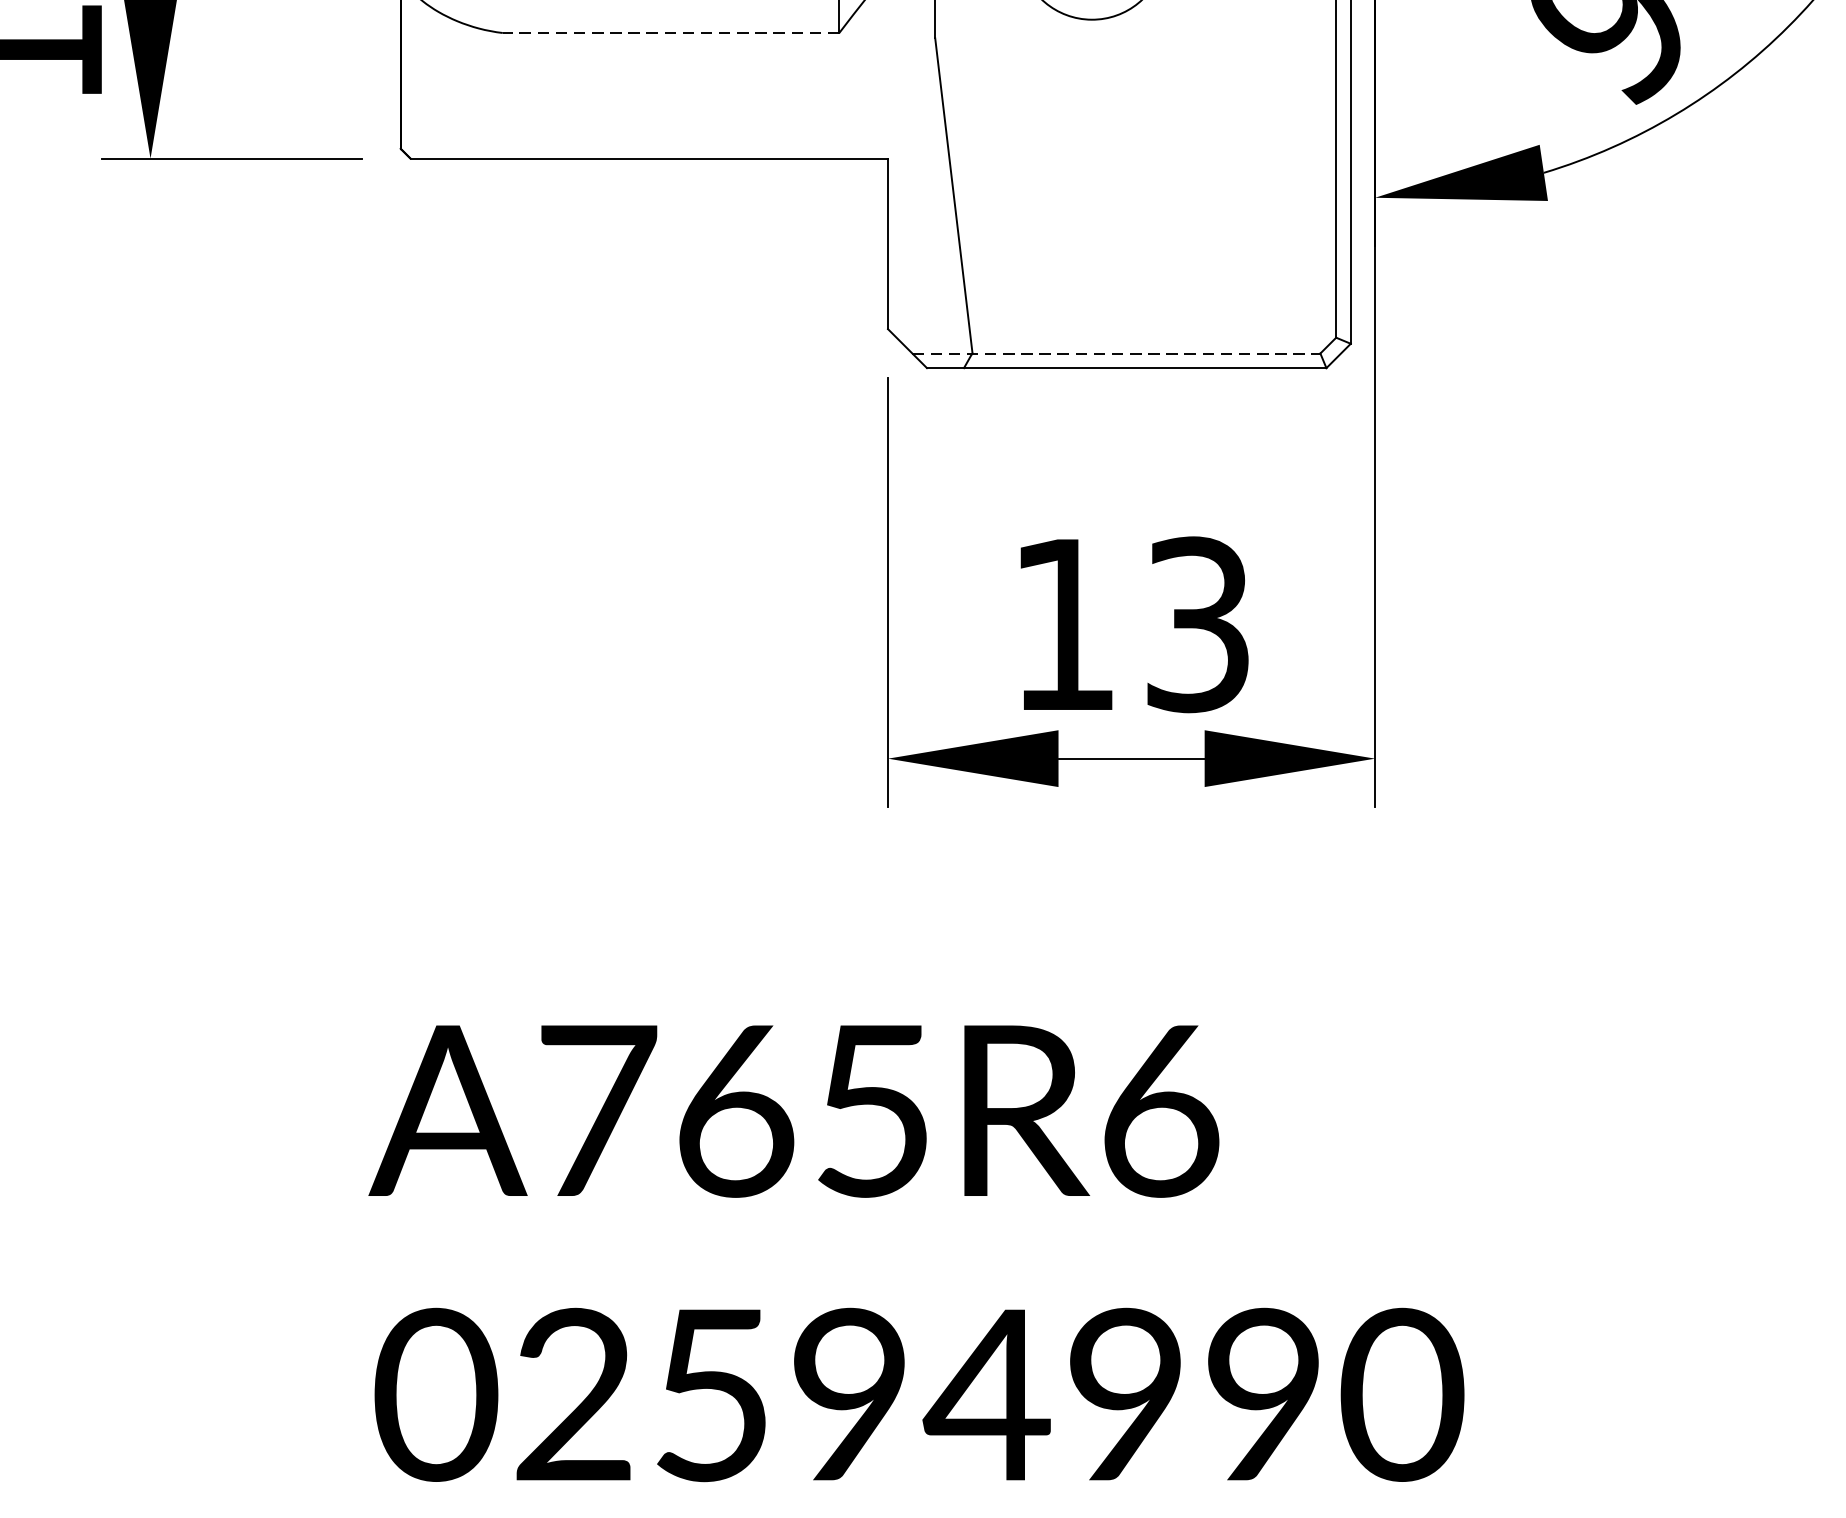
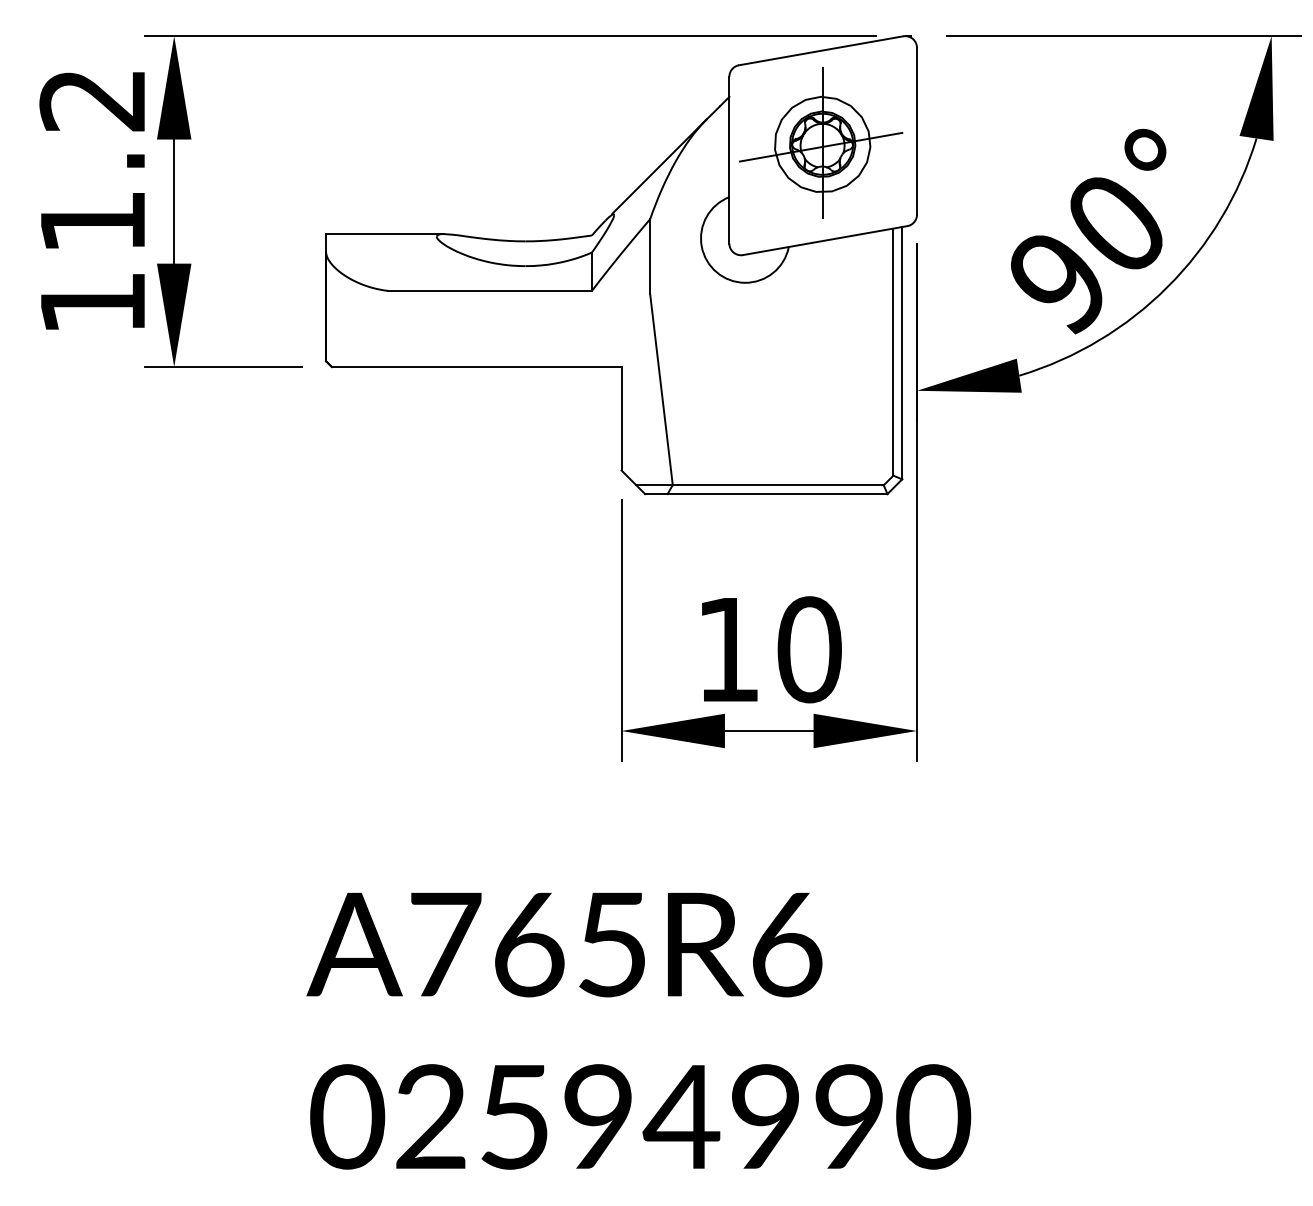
line: (670, 32) -> (489, 290), dashed -> solid
line: (1117, 353) -> (760, 485), dashed -> solid
text: (1197, 624) -> (809, 649), 13 -> 10

